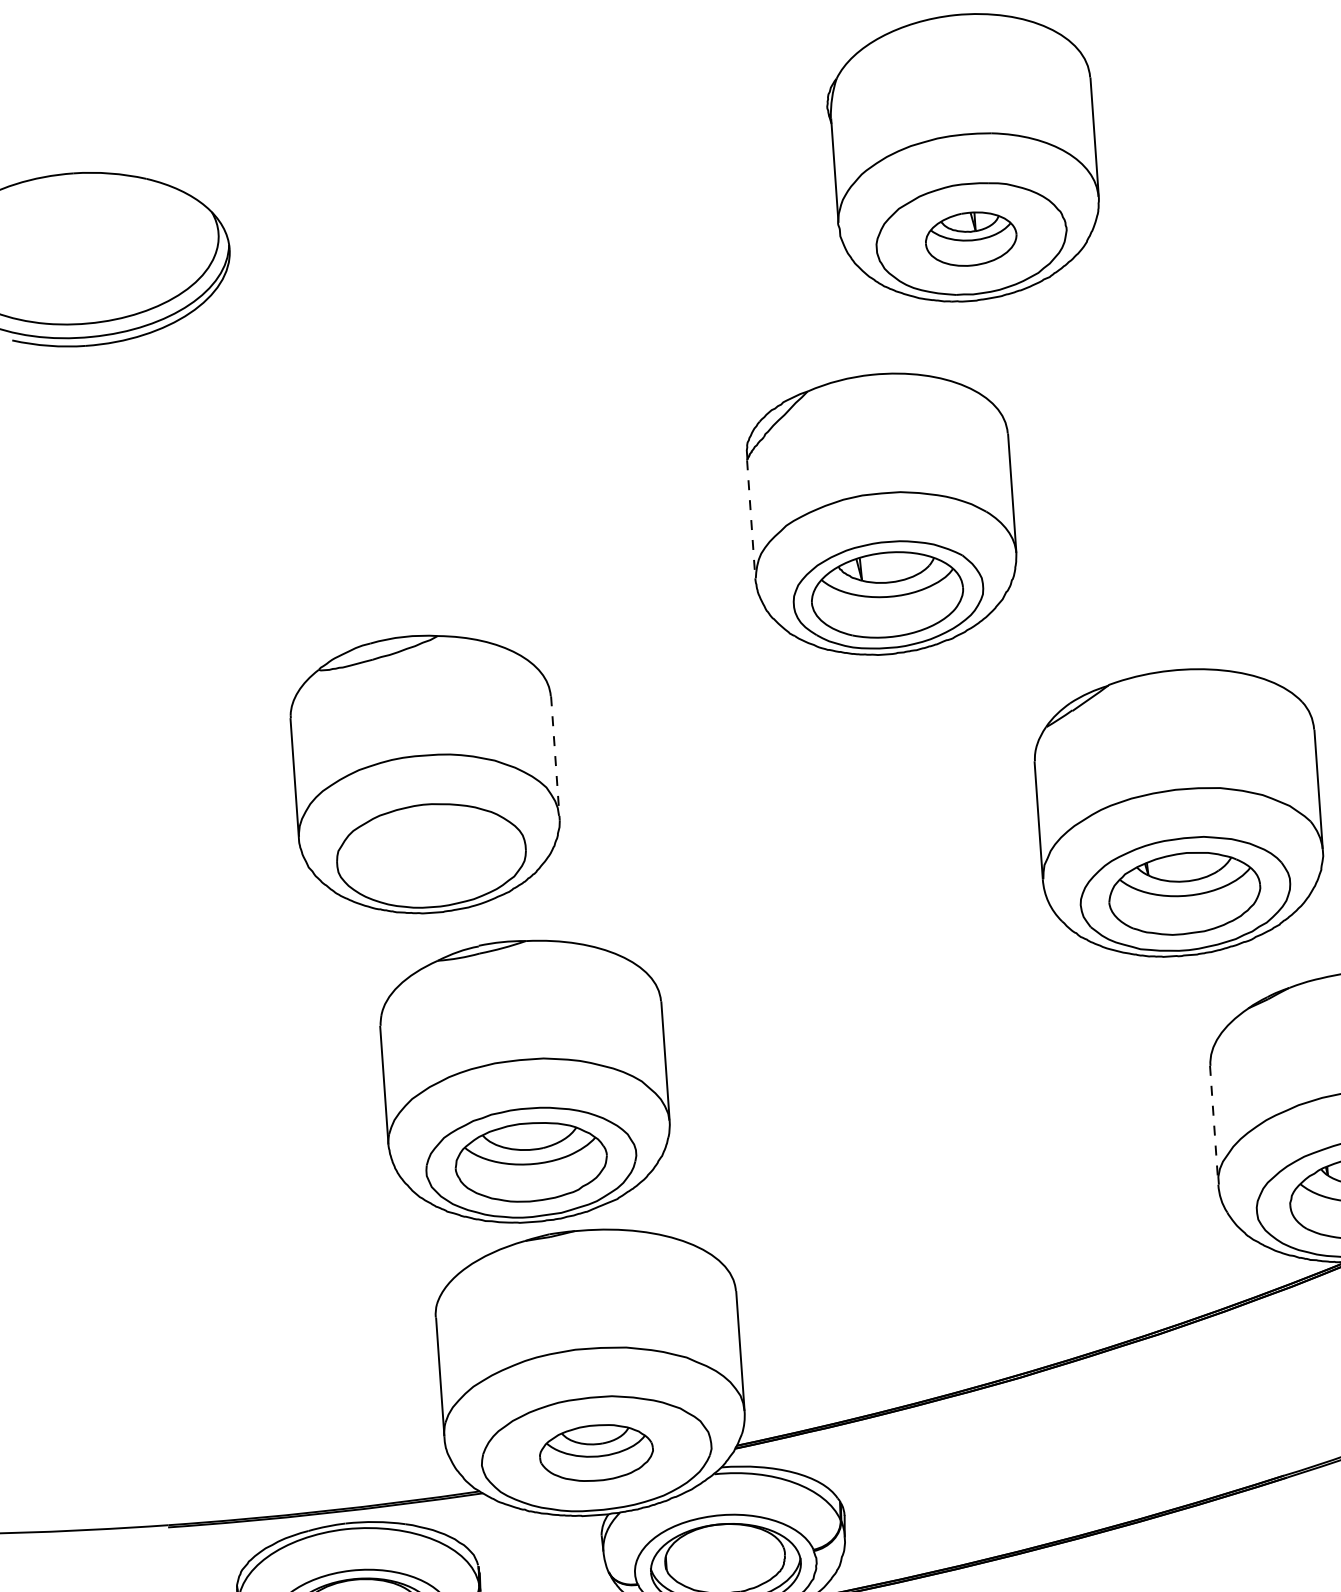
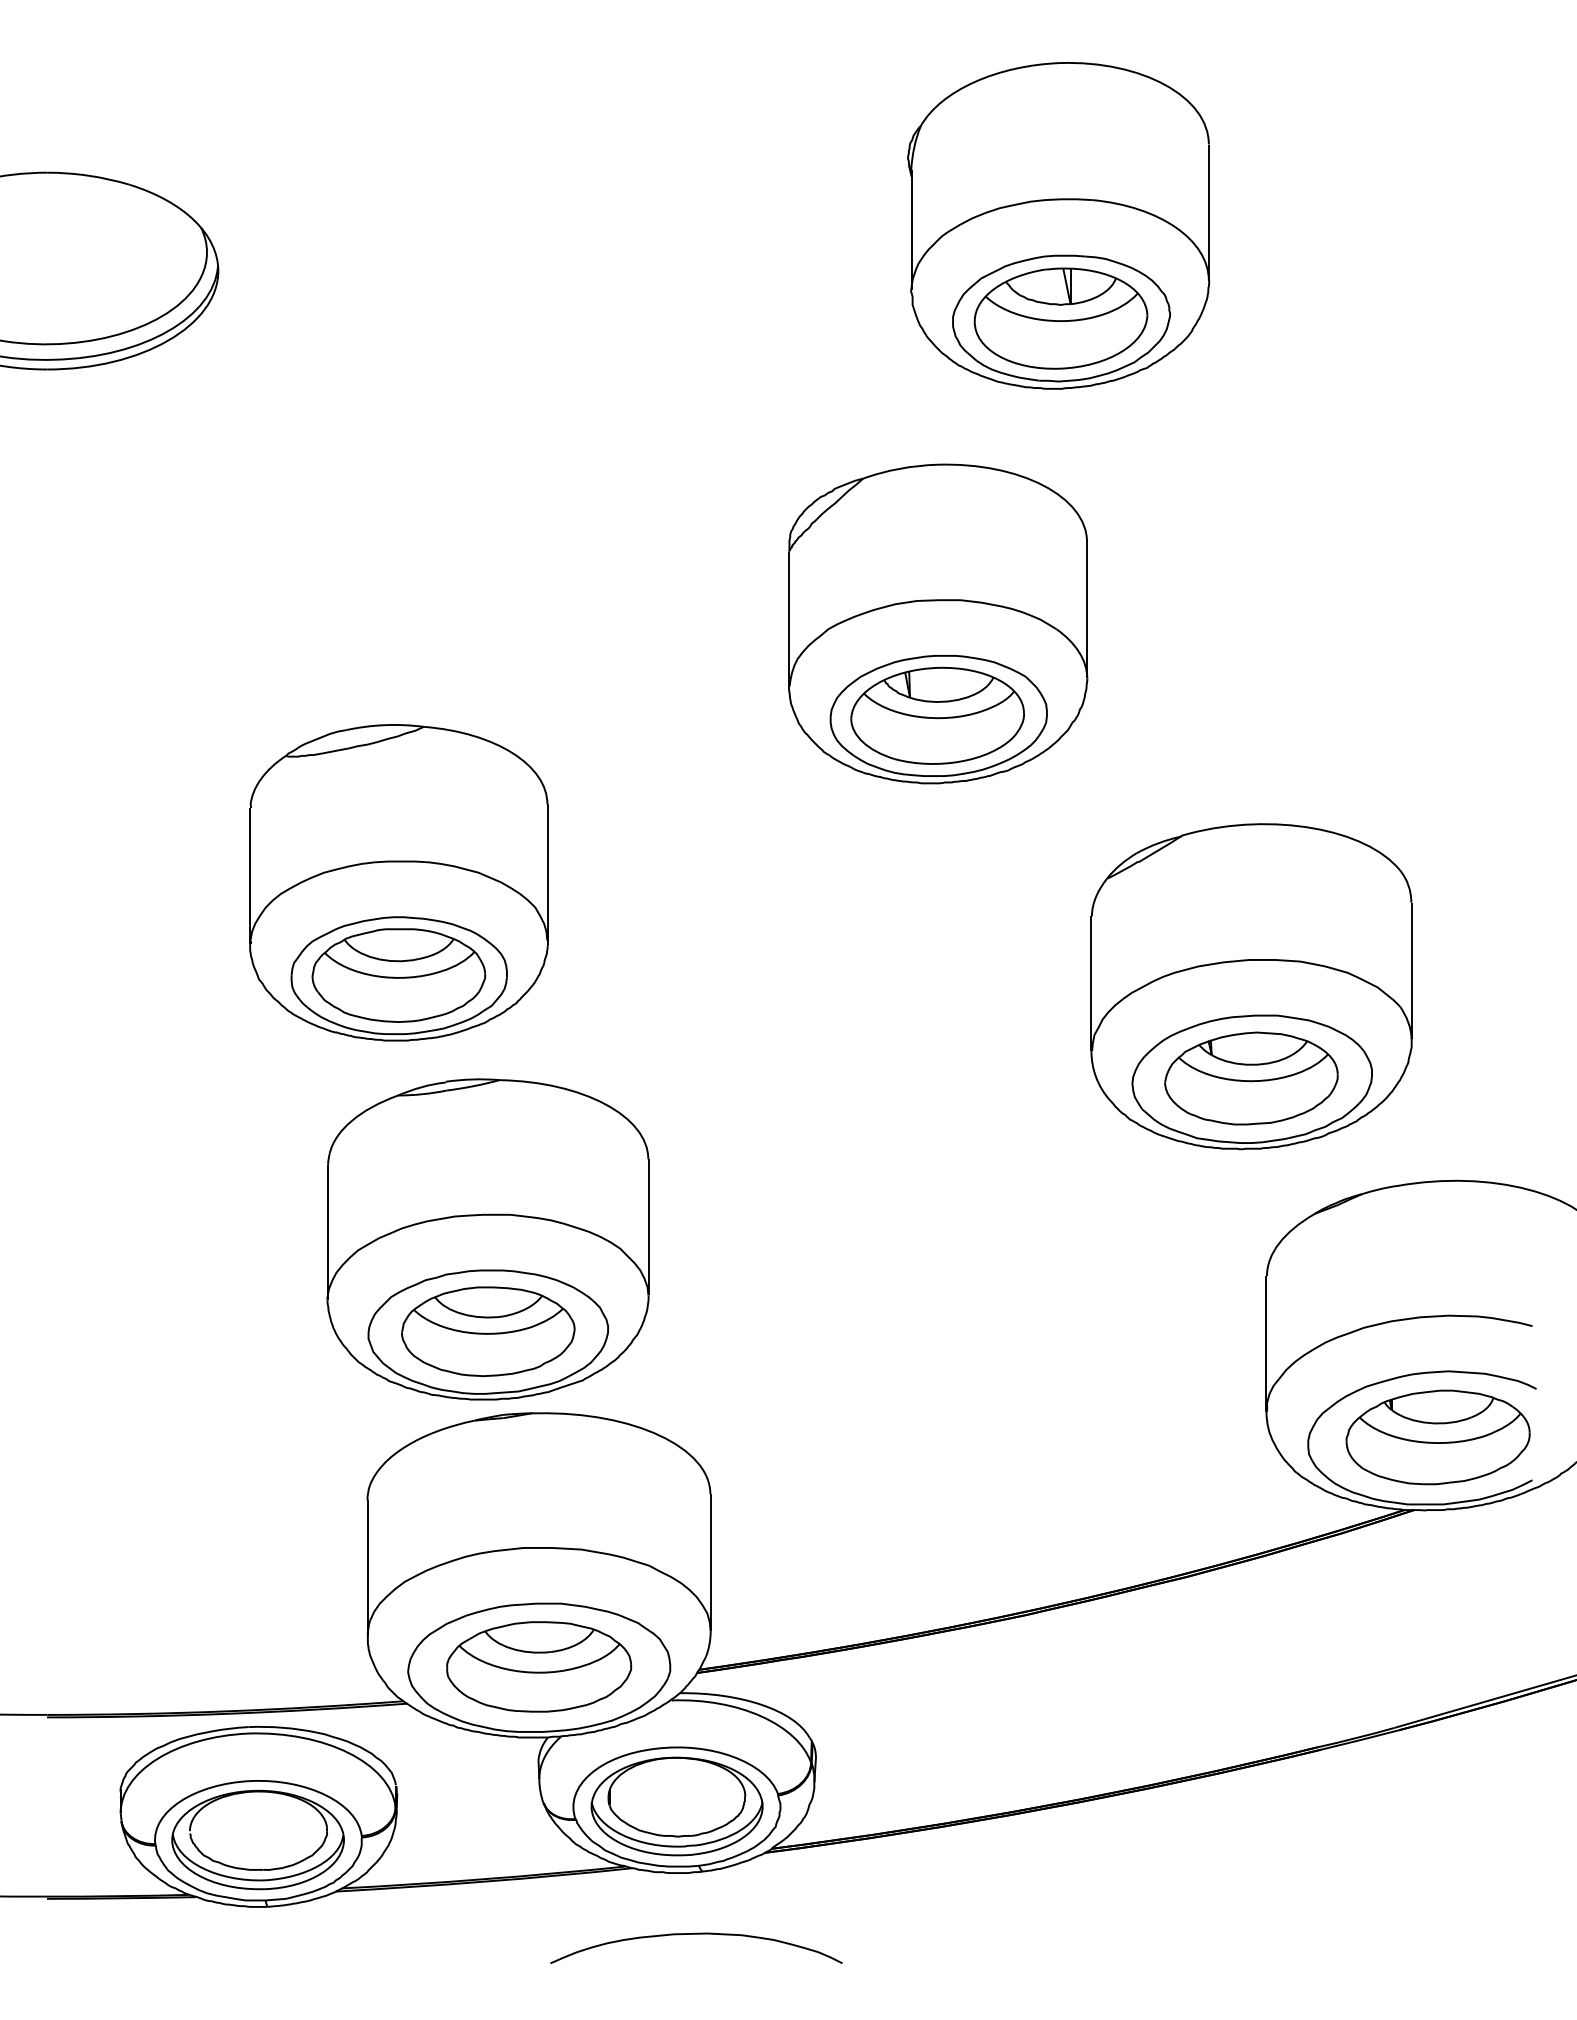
part: (970, 239) -> (1060, 318), size x1.67
line: (750, 519) -> (788, 619), dashed -> solid
line: (555, 756) -> (547, 872), dashed -> solid
part: (430, 855) -> (398, 975), added
line: (1214, 1124) -> (1266, 1343), dashed -> solid
part: (596, 1452) -> (539, 1666), size x1.43

